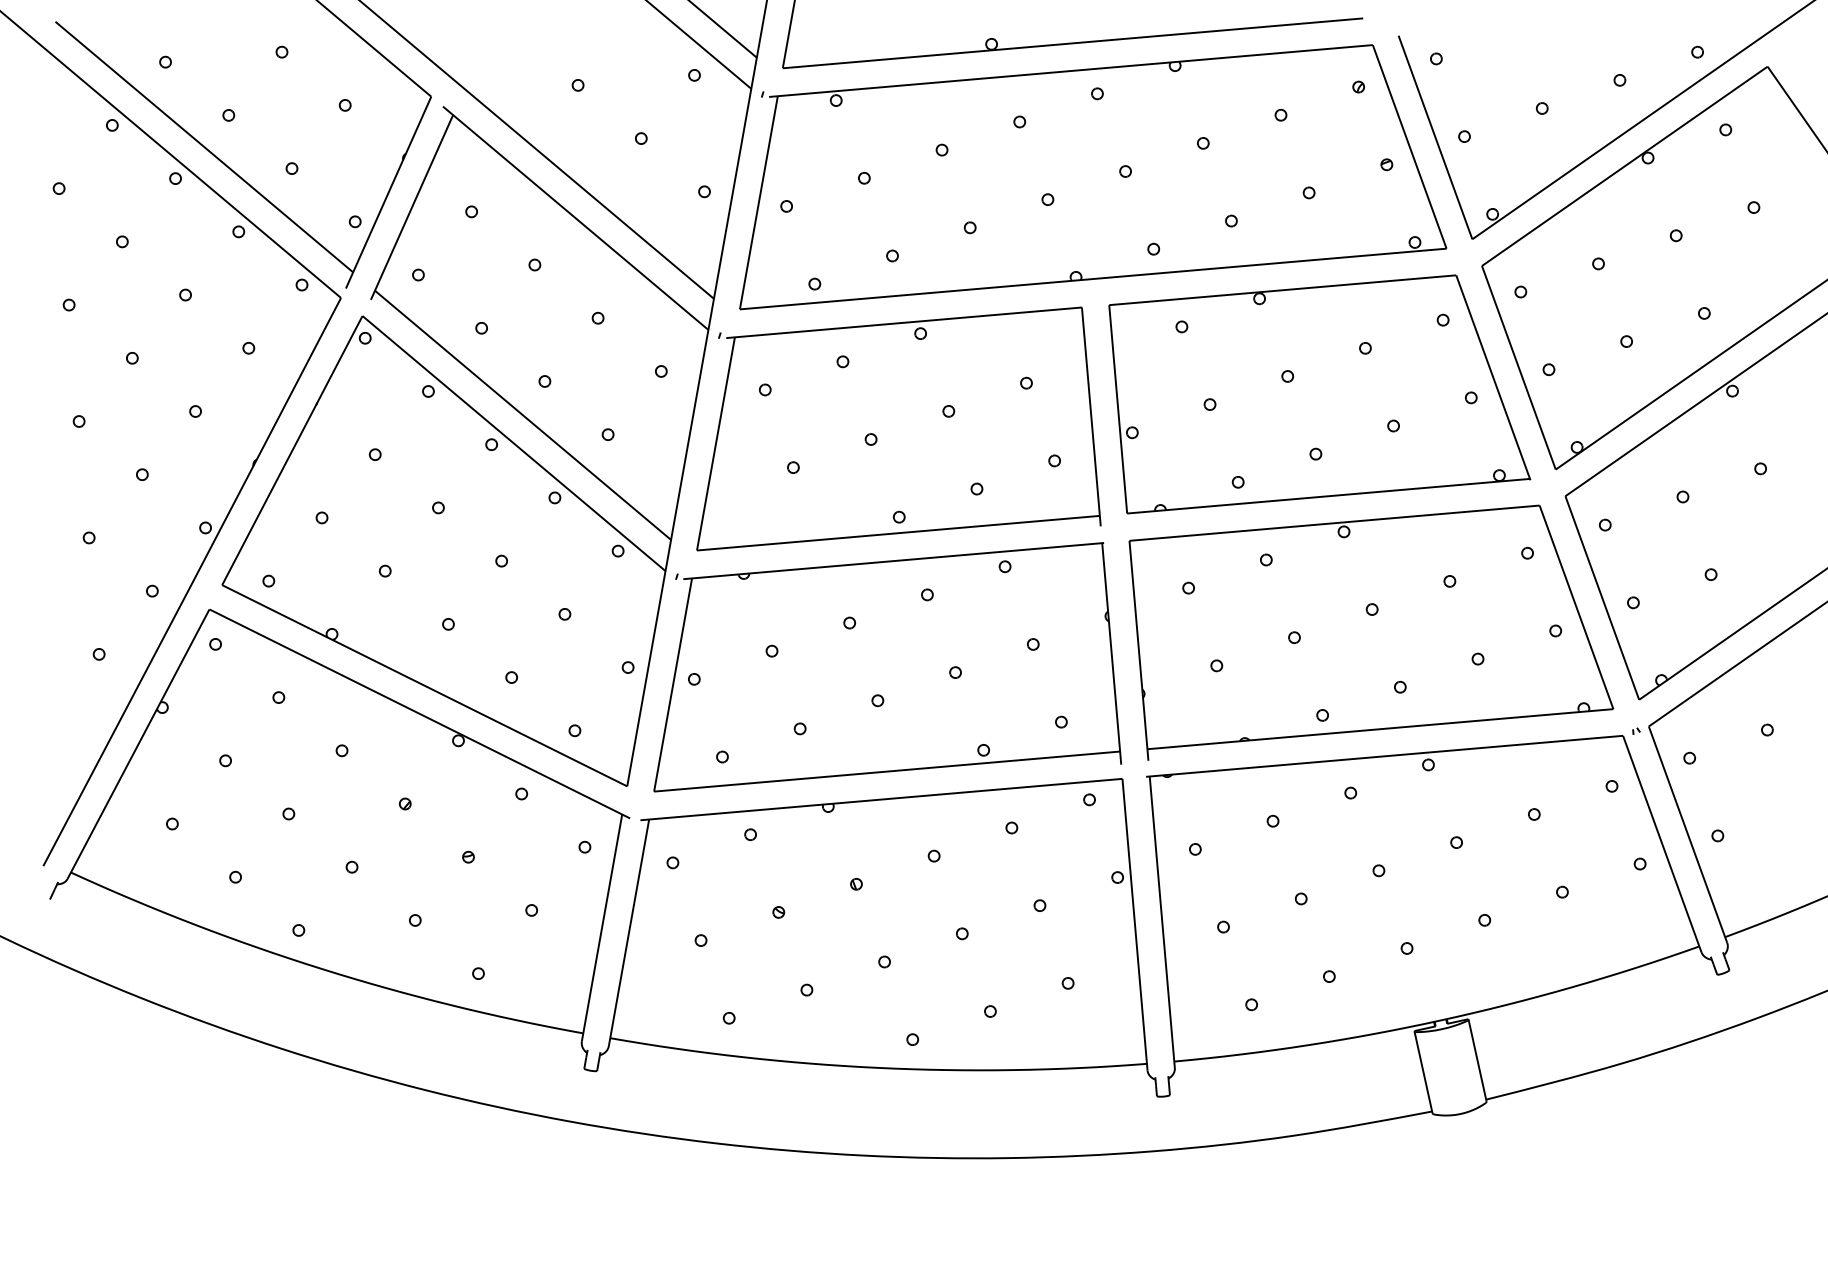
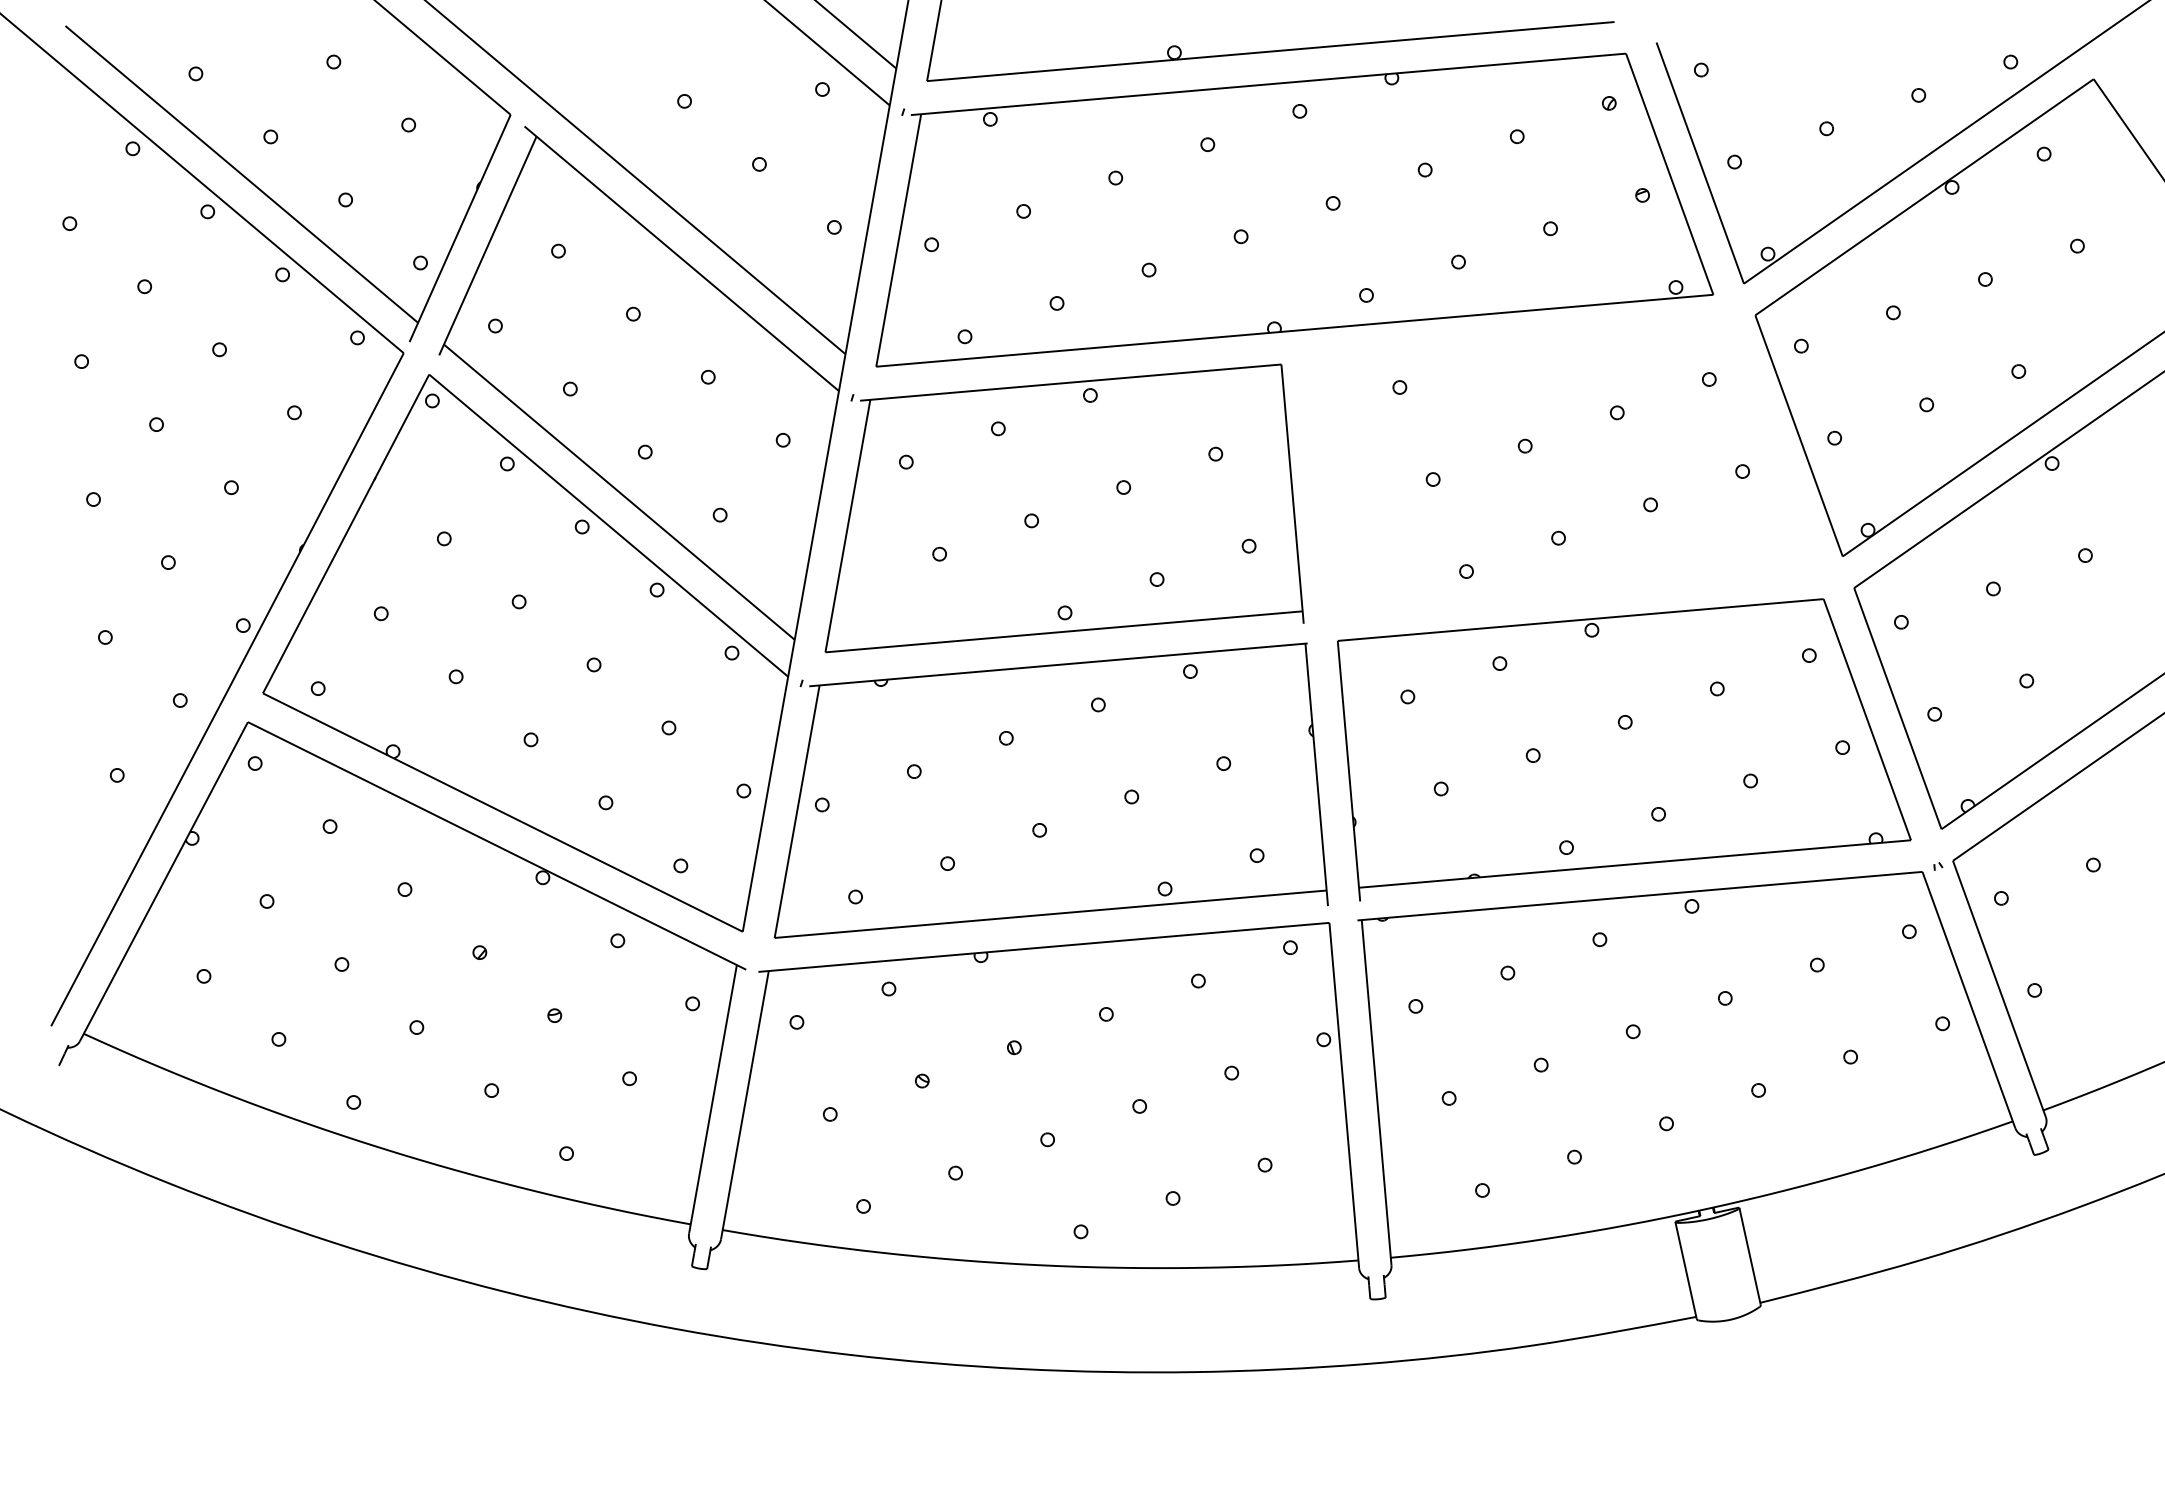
part: (1319, 394) -> (1562, 467), removed

